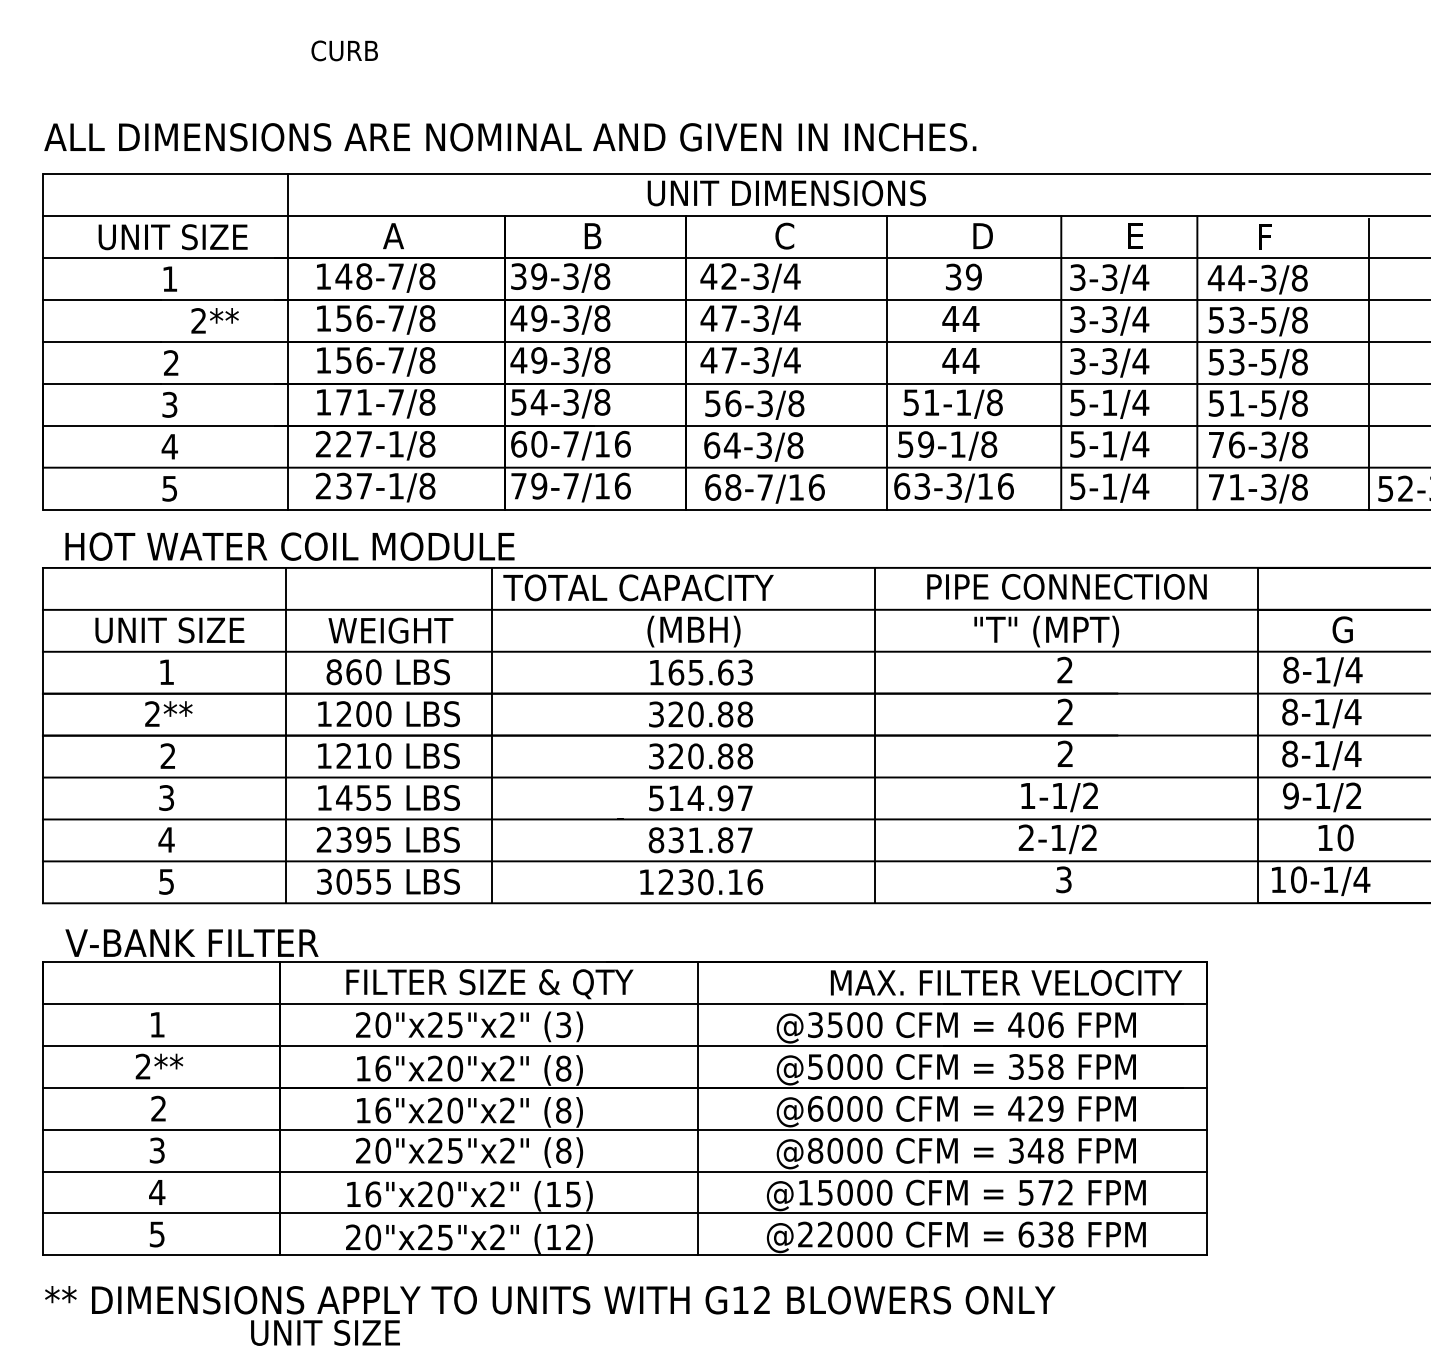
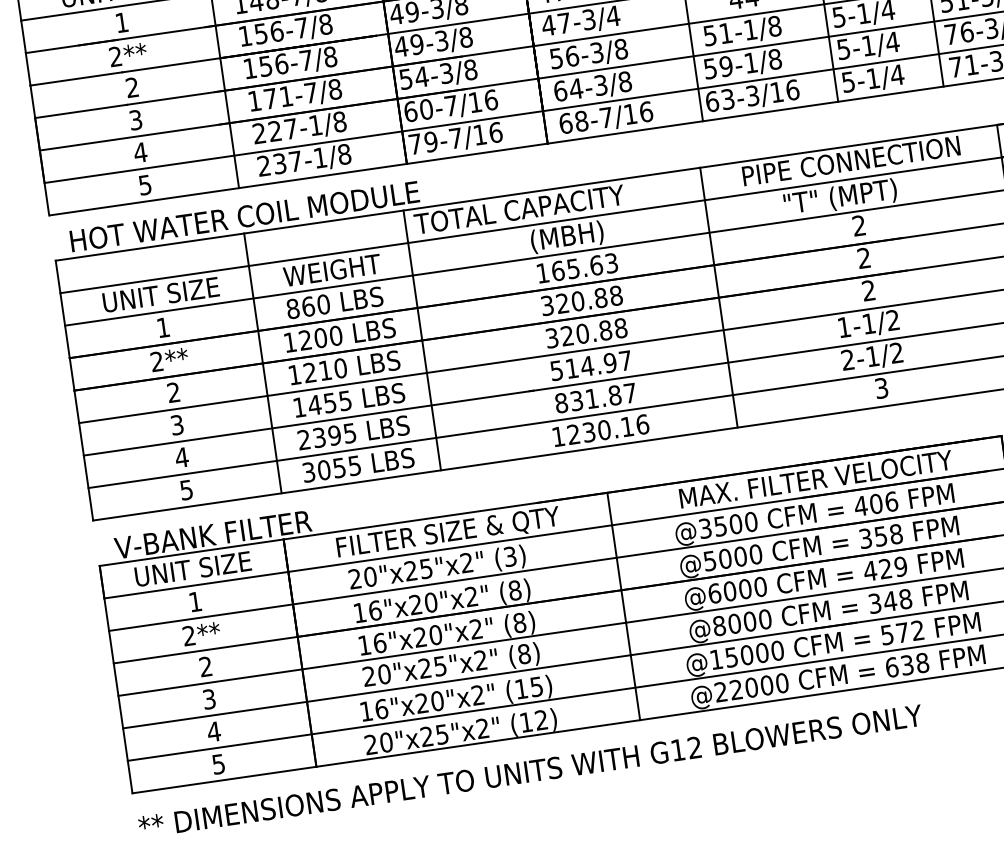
text: (214, 320) -> (127, 54), moved
text: (1006, 982) -> (816, 478), moved
text: (325, 1332) -> (193, 568), moved

